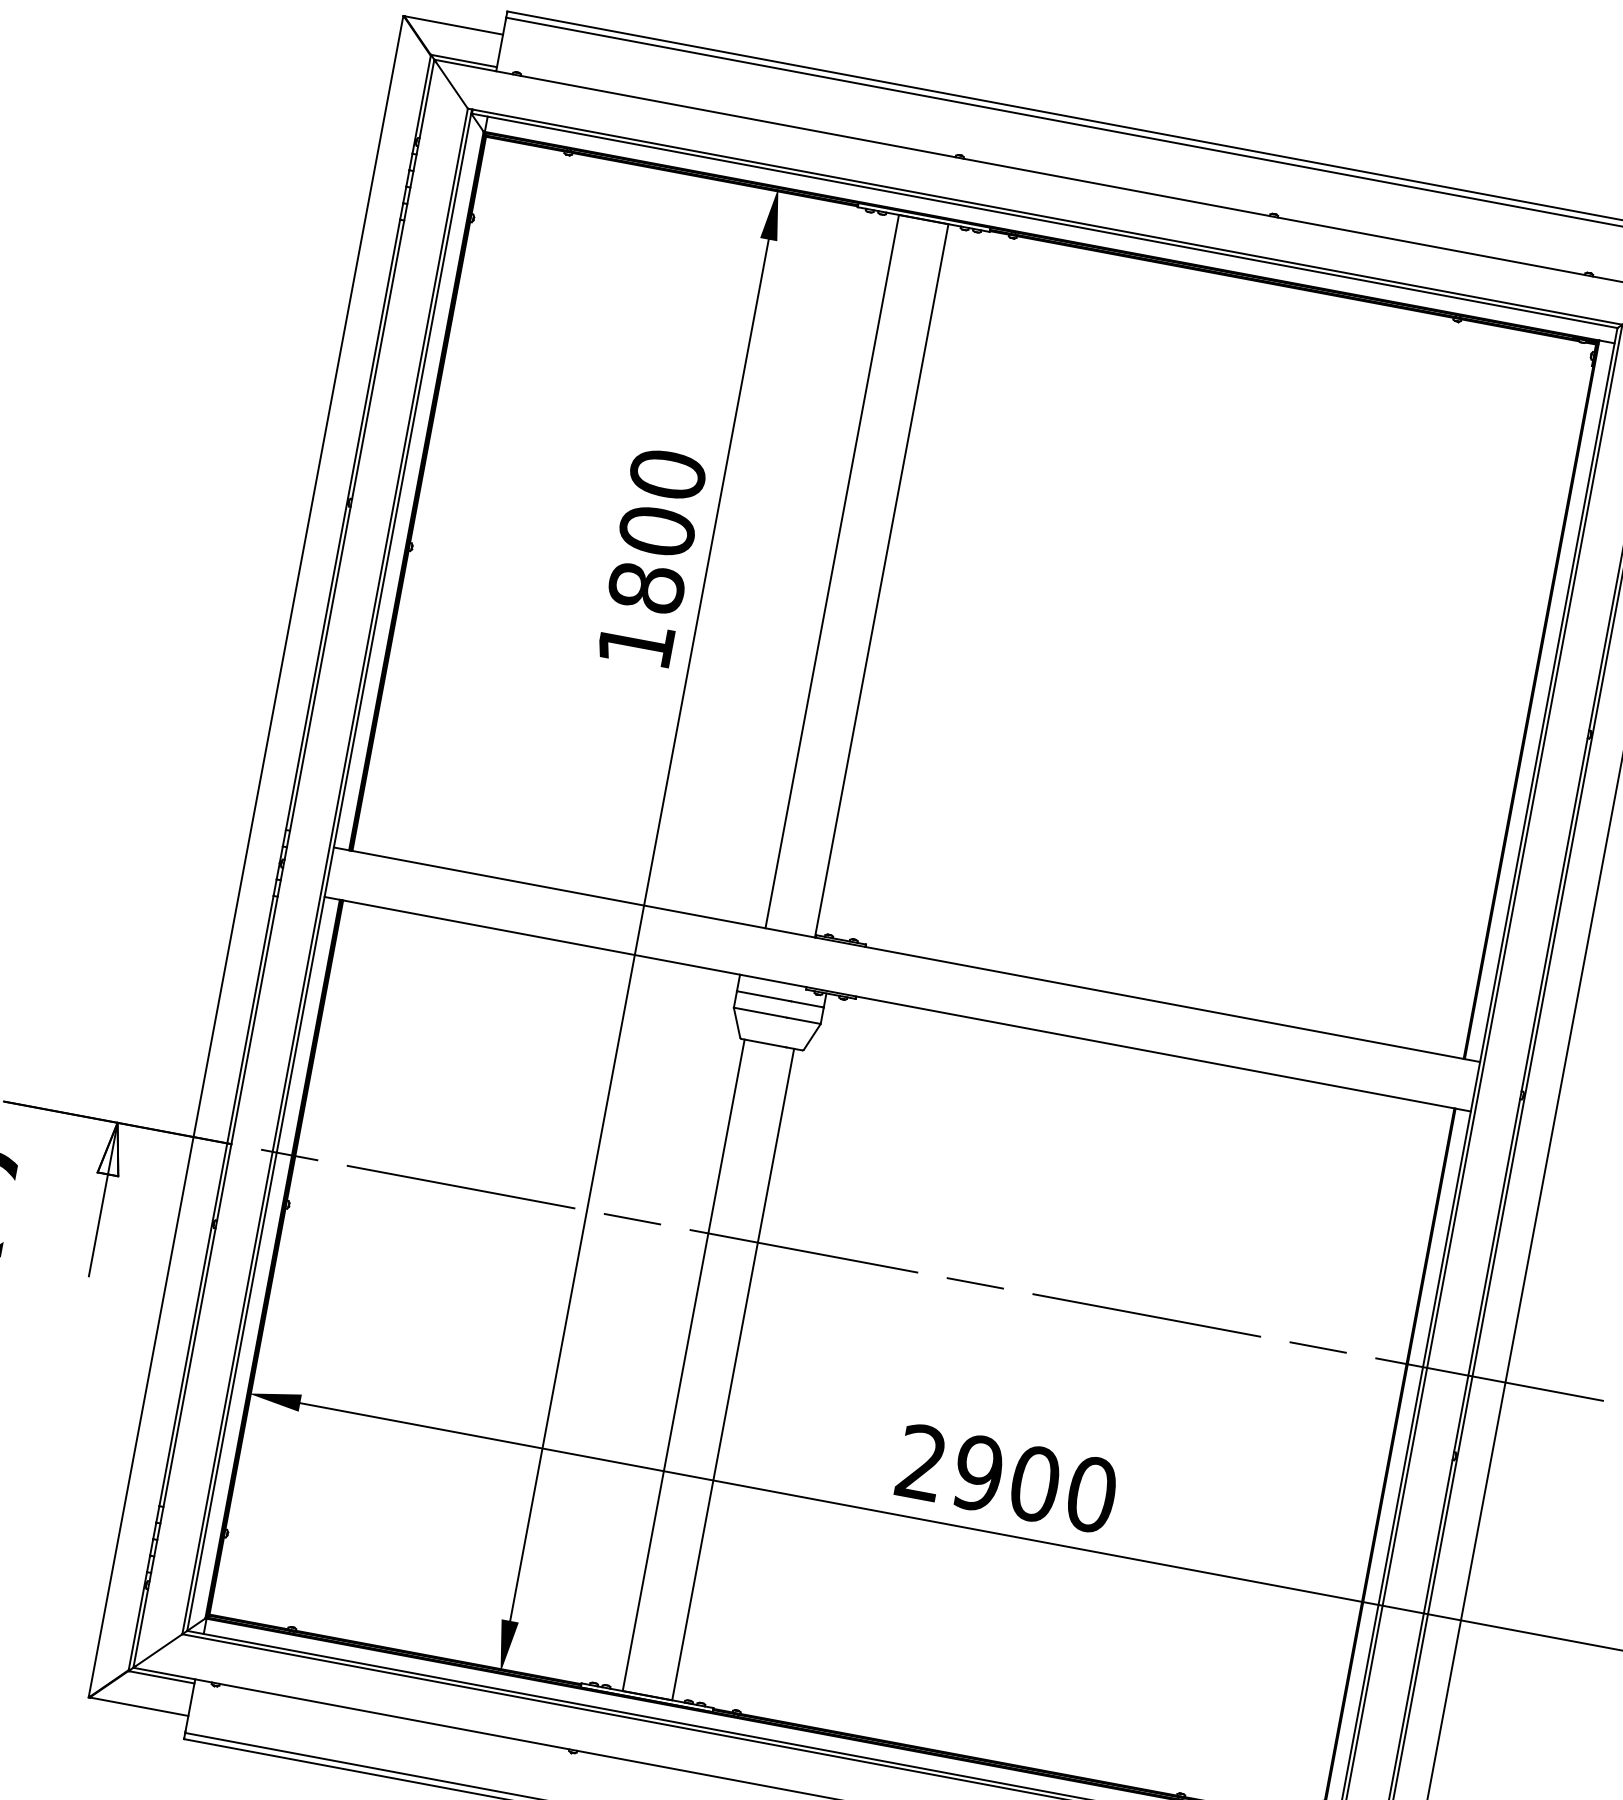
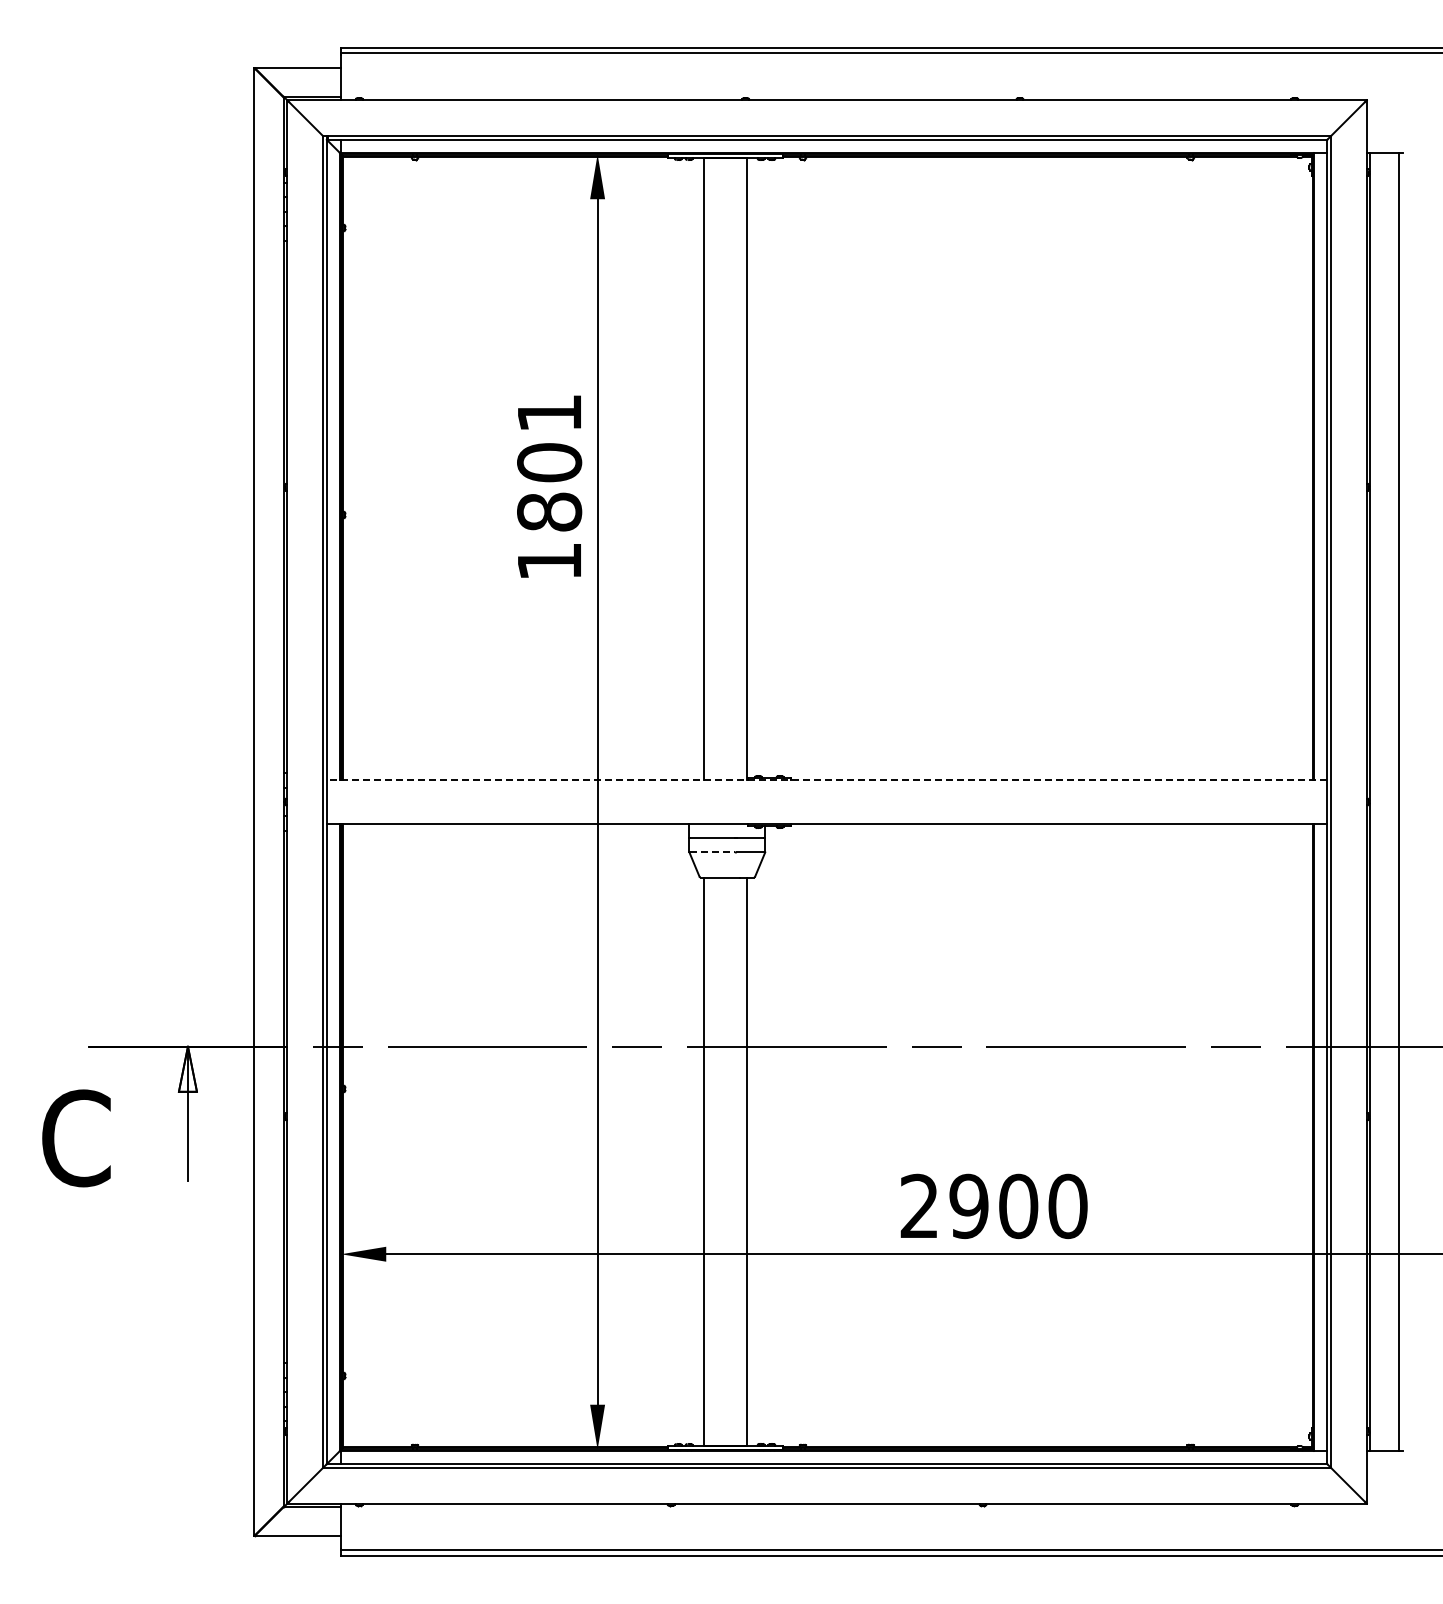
text: (667, 473) -> (549, 412), 1800 -> 1801
line: (906, 954) -> (826, 780), solid -> dashed
line: (760, 1012) -> (712, 852), solid -> dashed

